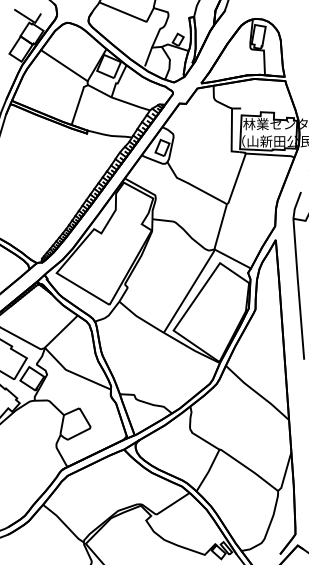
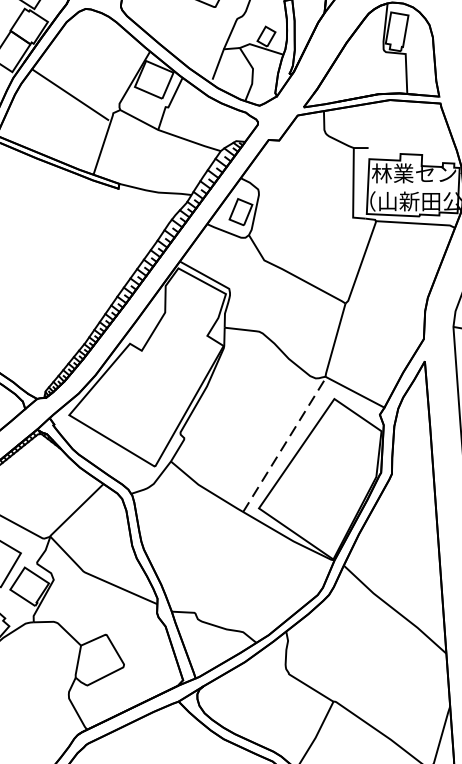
line: (64, 65) -> (70, 94), moved
line: (189, 290) -> (284, 443), solid -> dashed

